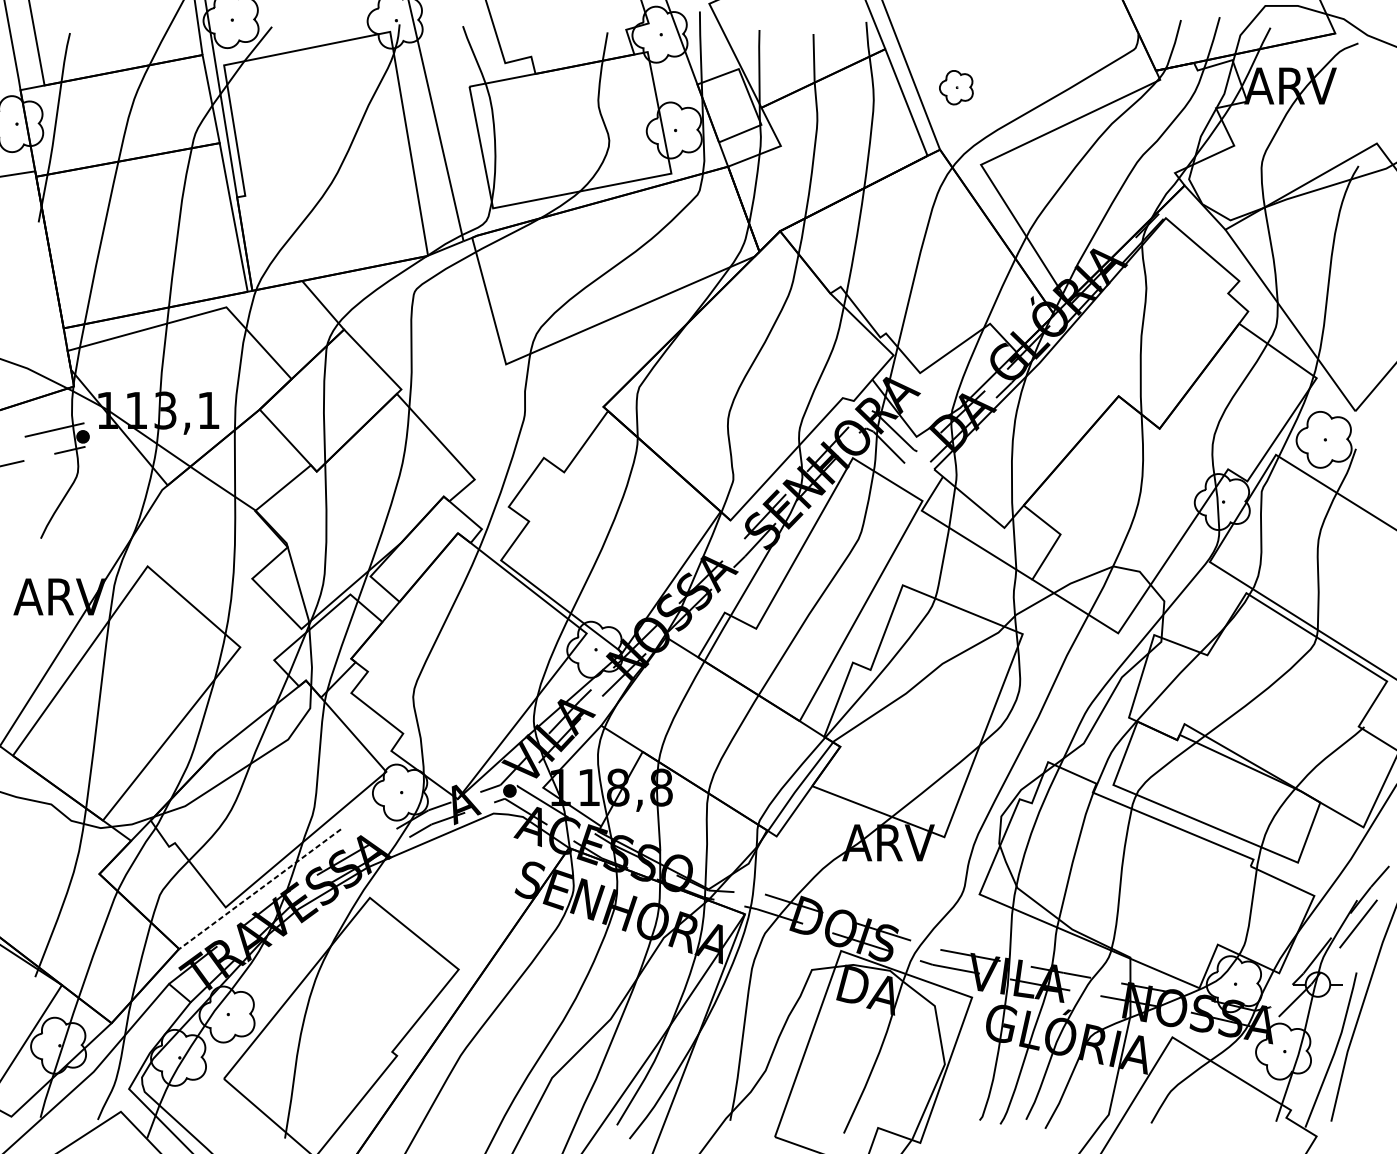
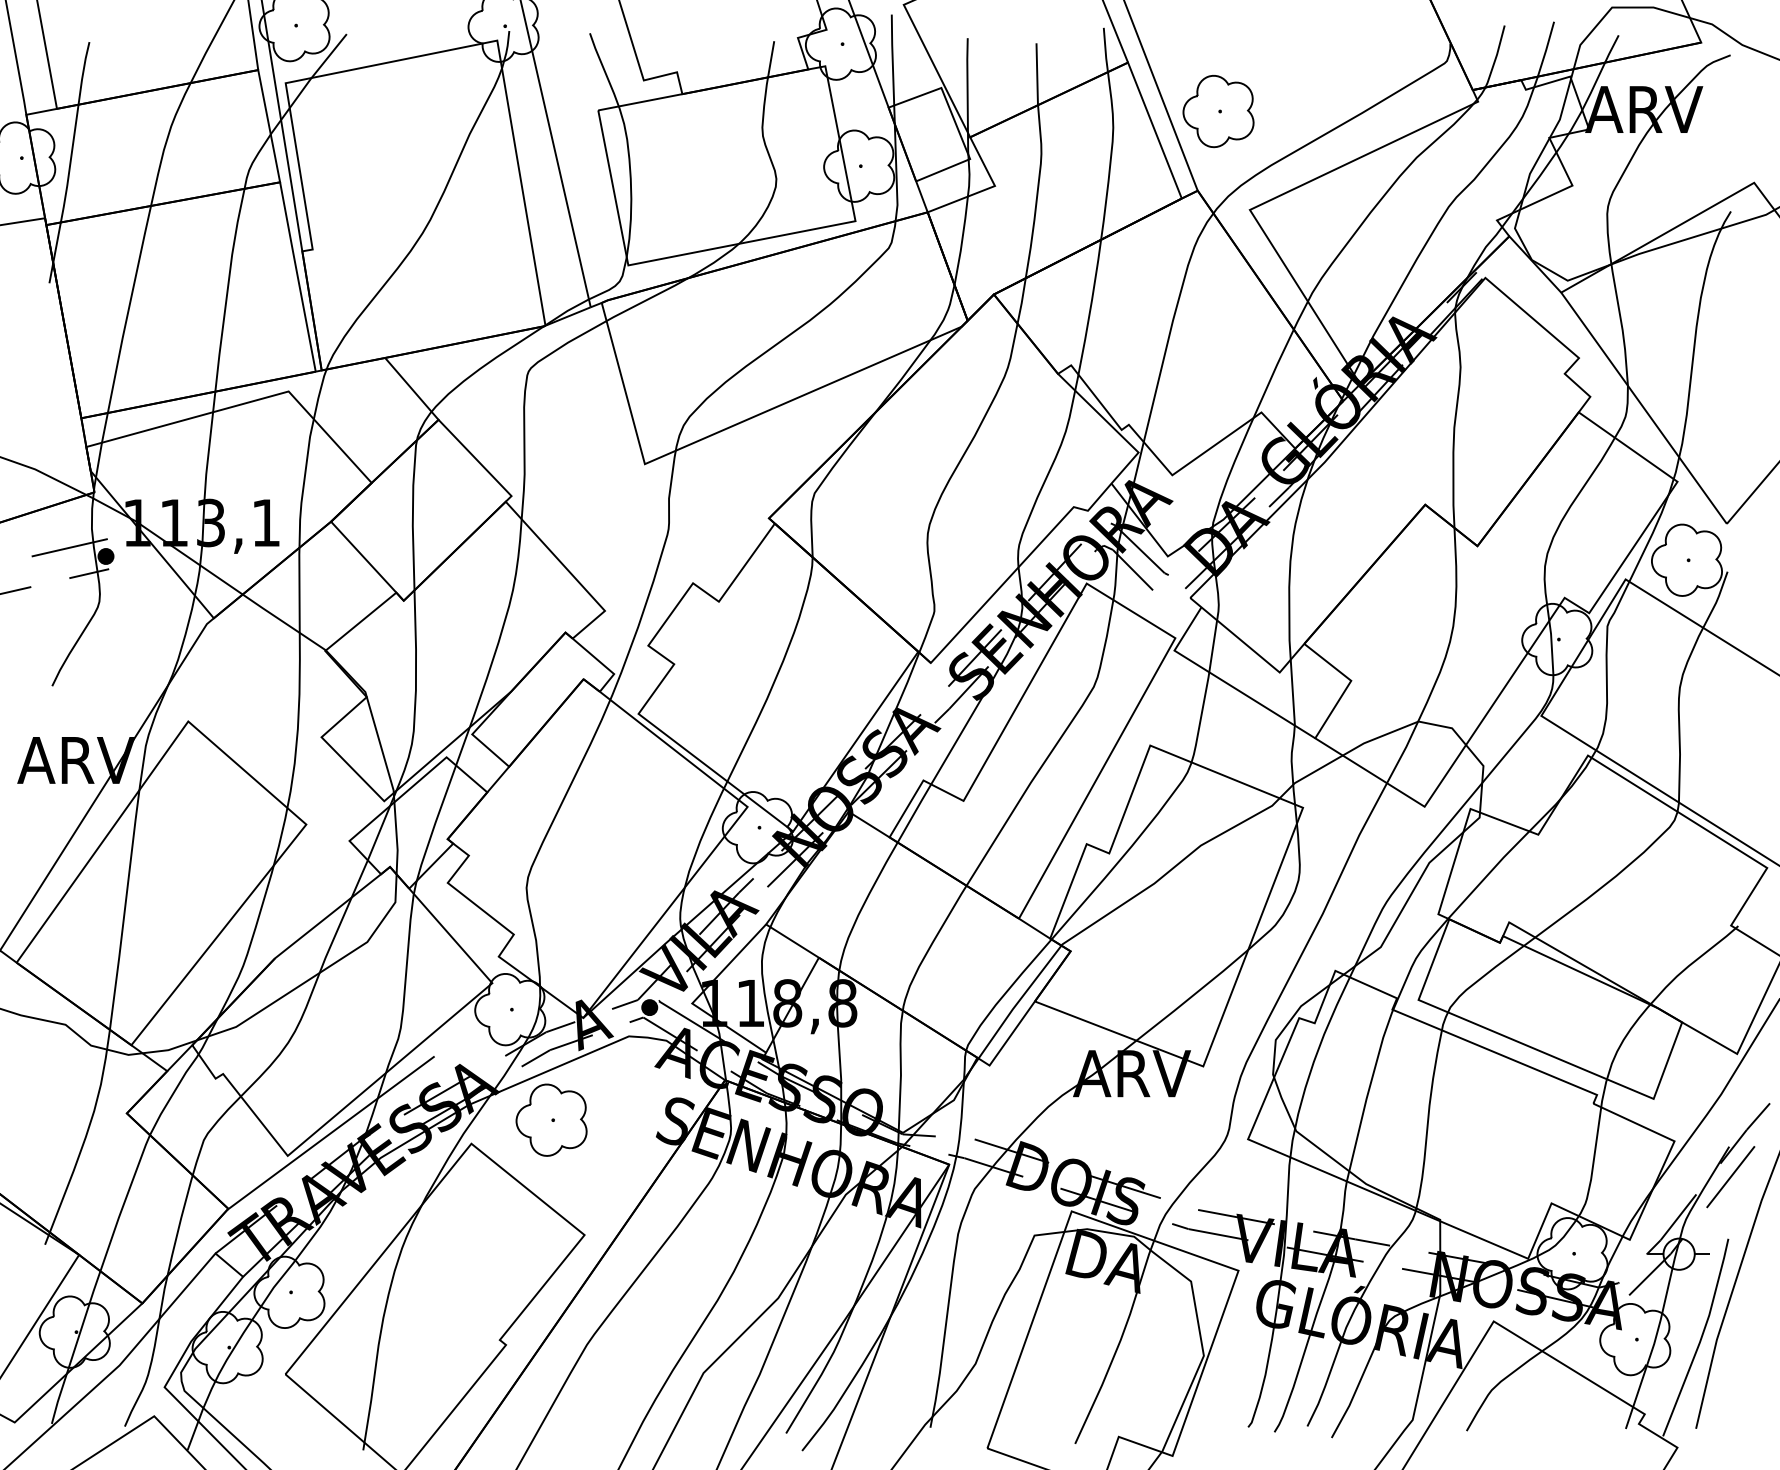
part: (956, 87) -> (1218, 111), size x1.67
part: (432, 878) -> (551, 1119), added
line: (260, 889) -> (331, 1133), dashed -> solid

